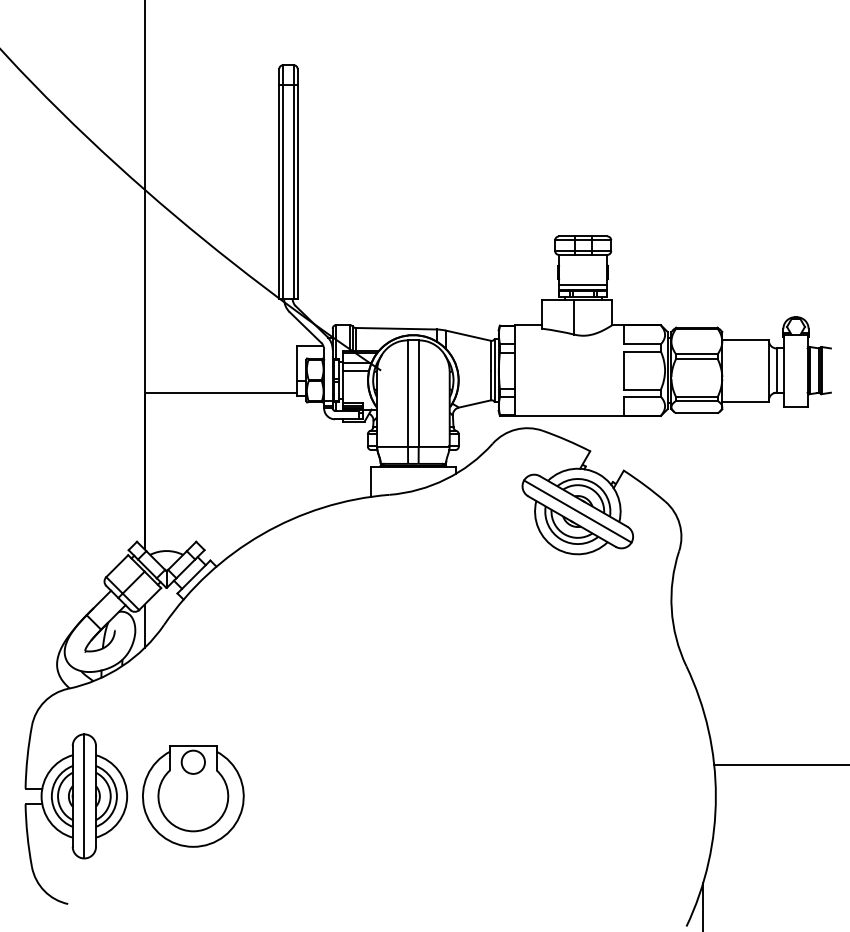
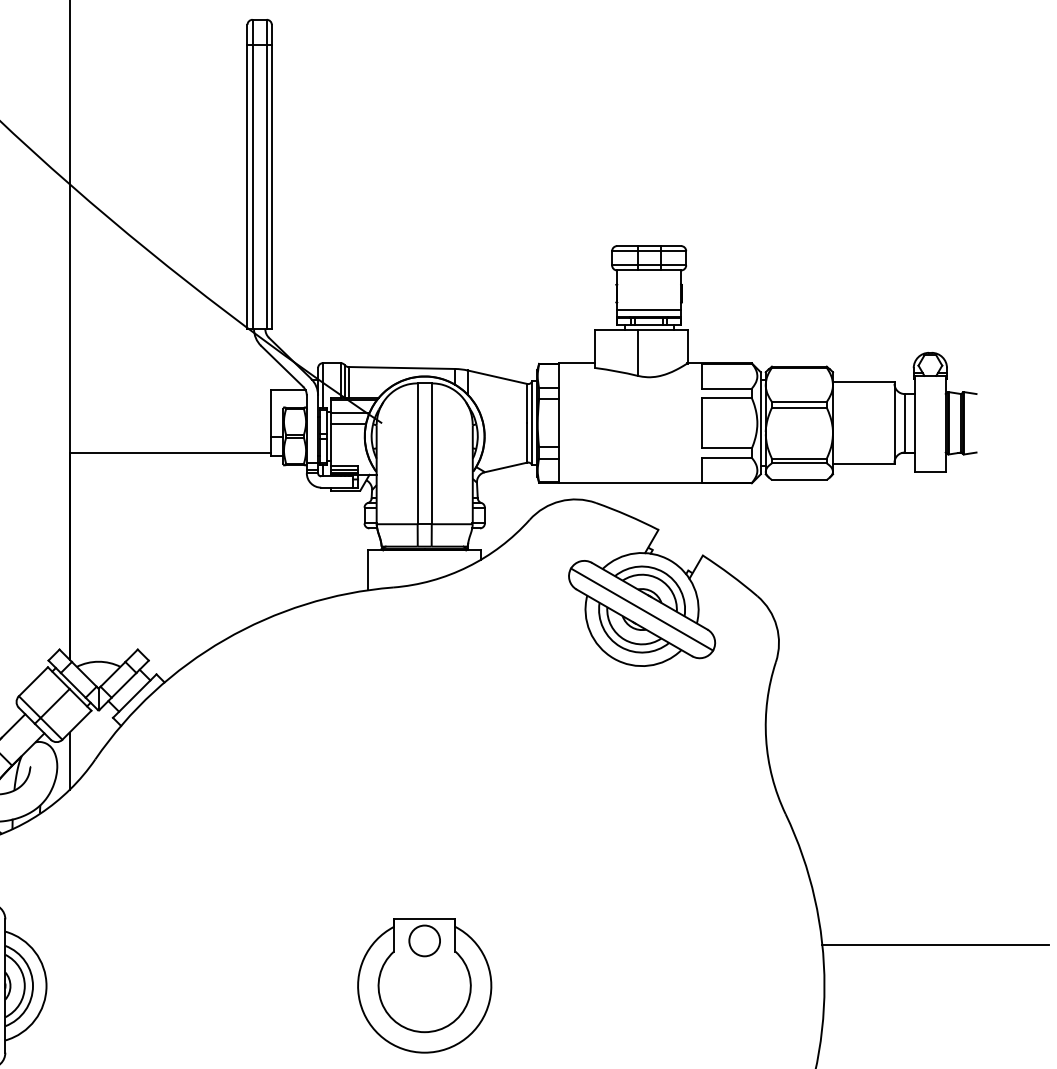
part: (193, 796) -> (424, 986), moved

